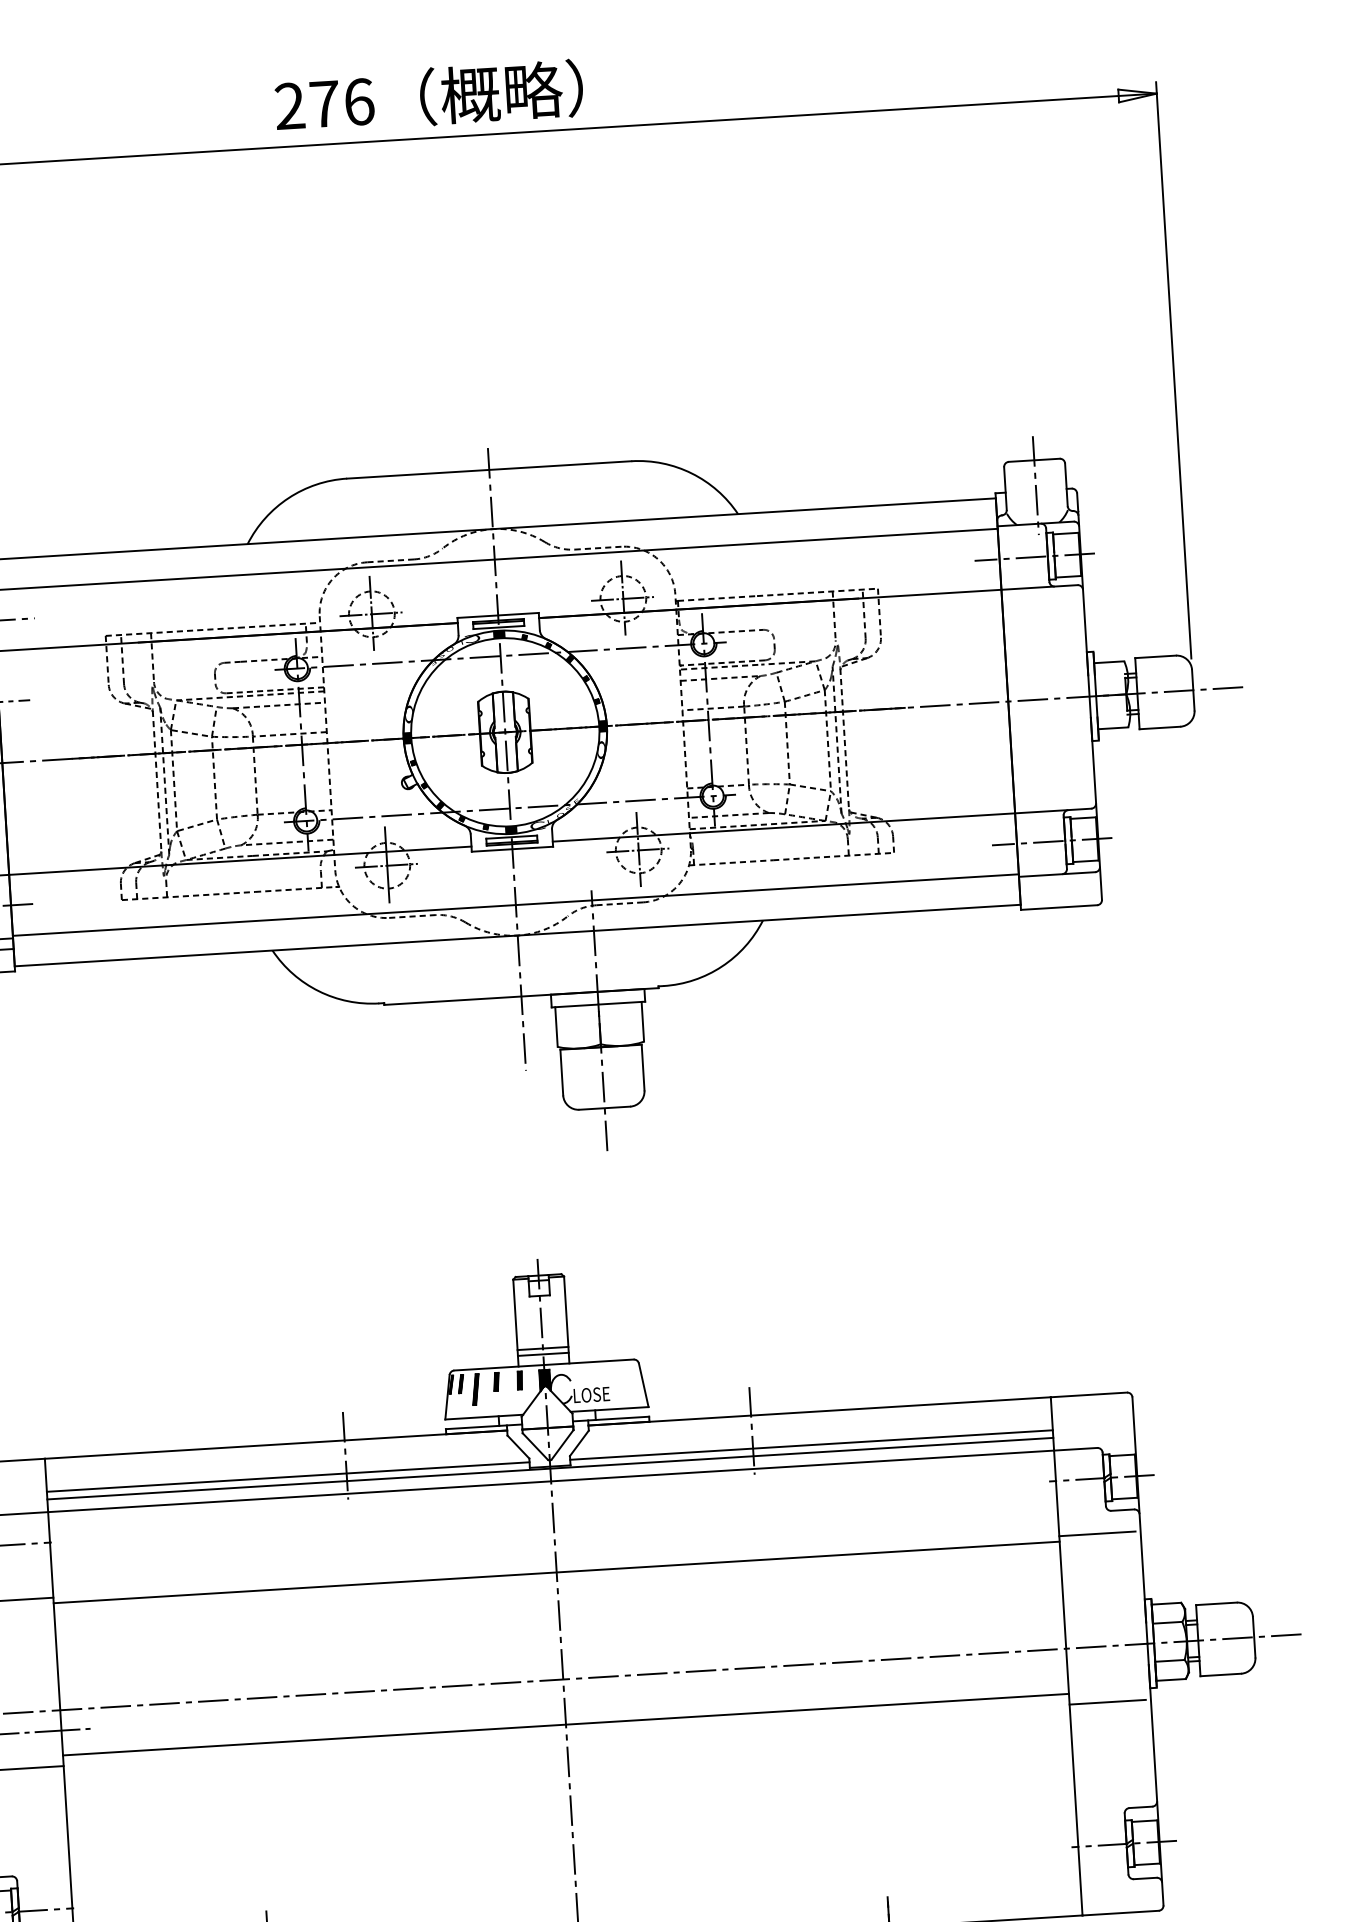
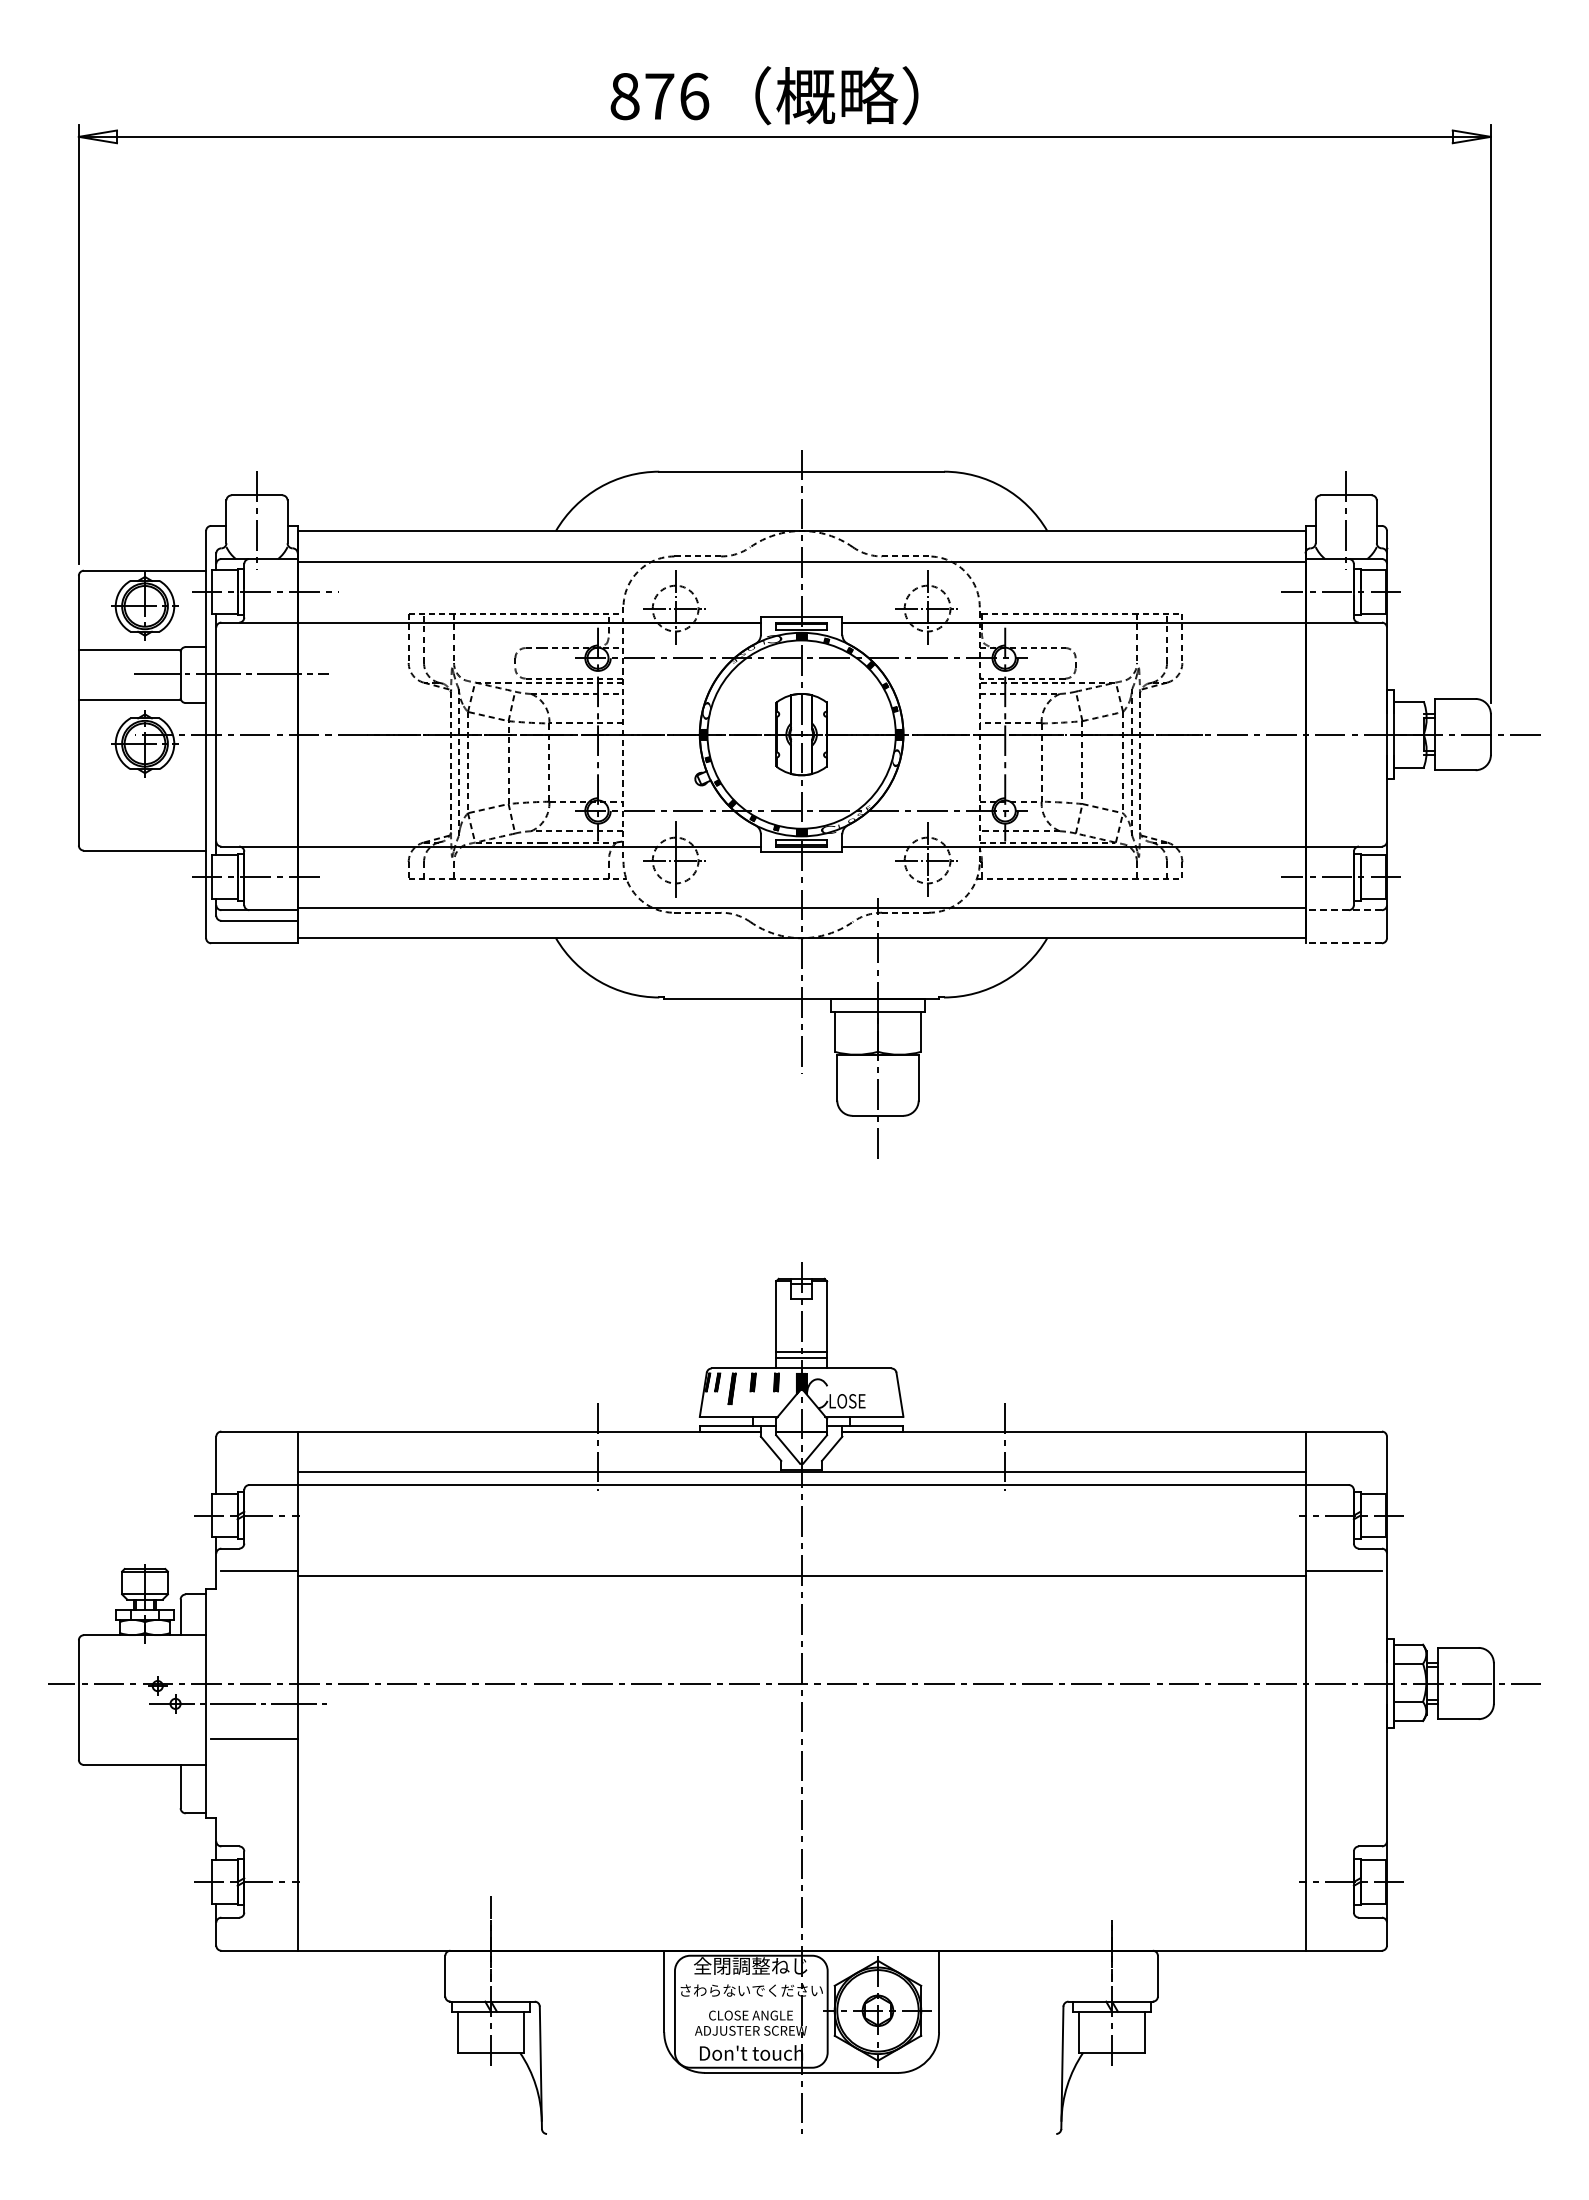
text: (289, 106) -> (624, 96), 276 -> 876
line: (1056, 874) -> (1343, 910), solid -> dashed
line: (1058, 907) -> (1343, 943), solid -> dashed
line: (811, 1444) -> (1063, 1464), removed
line: (288, 1476) -> (539, 1464), removed
line: (1107, 1702) -> (1343, 1739), removed
line: (565, 1724) -> (801, 1728), removed

